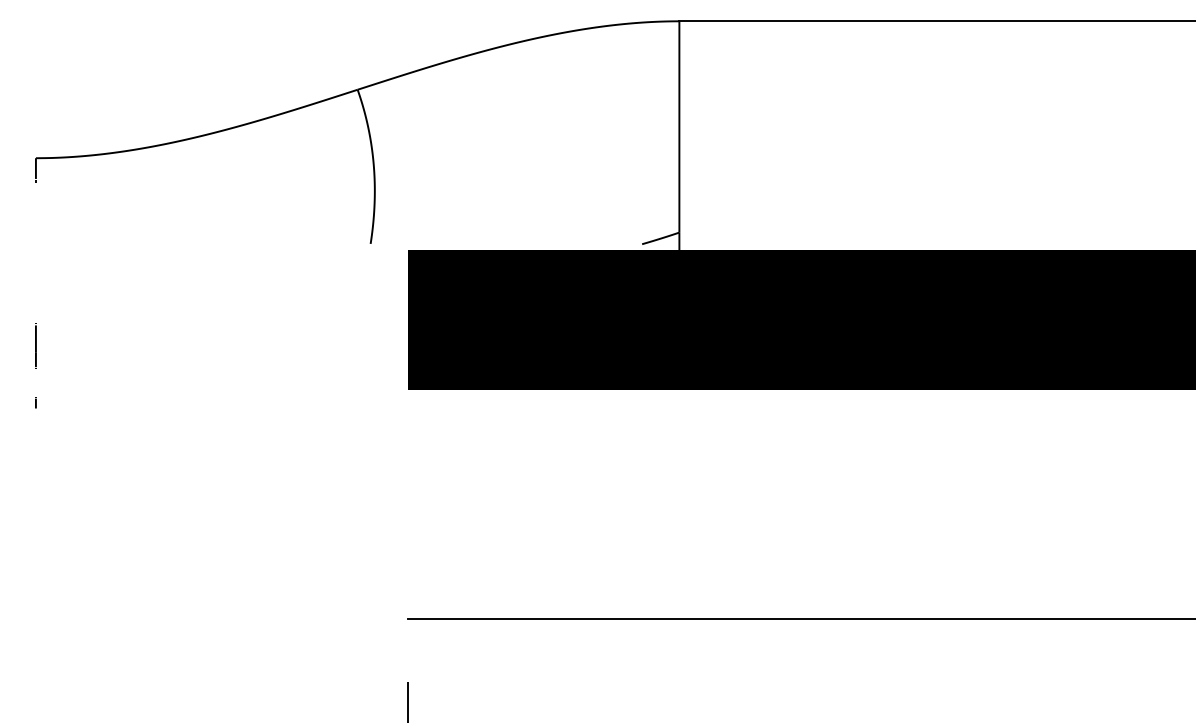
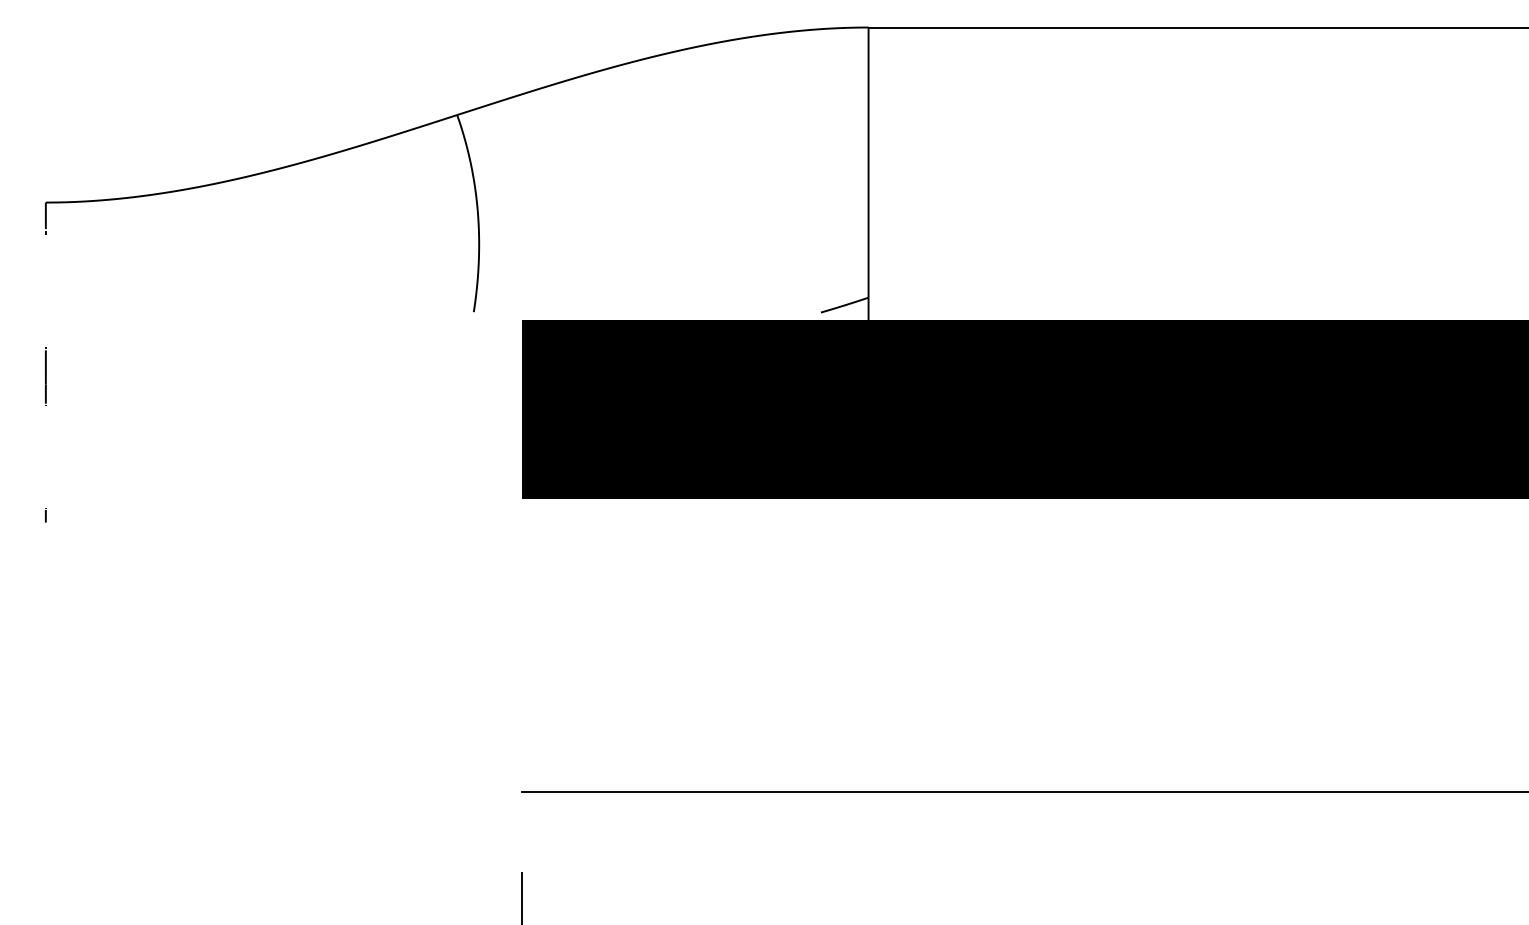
line: (35, 345) -> (45, 376), moved

